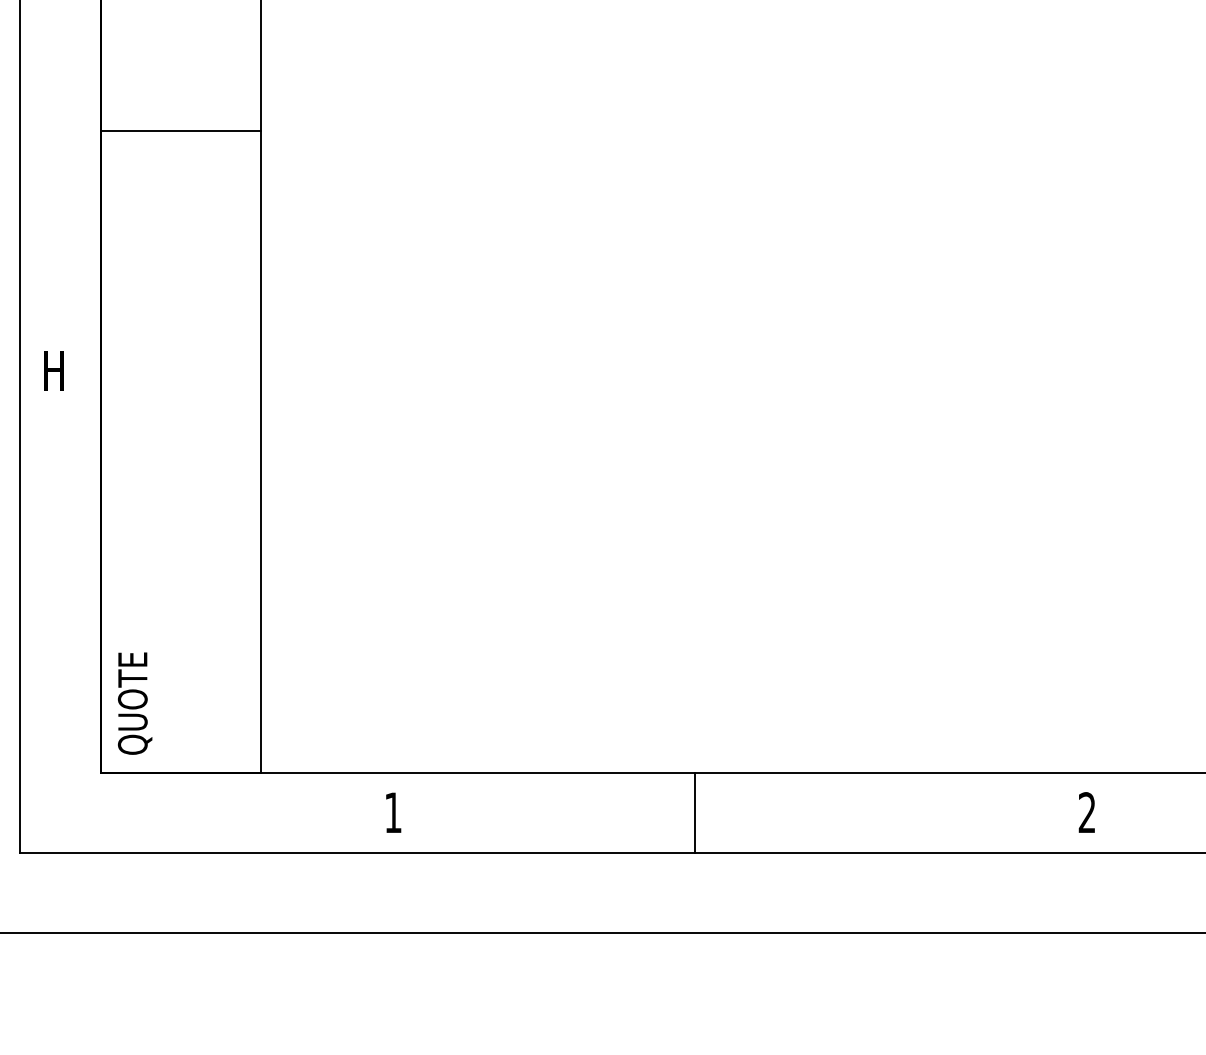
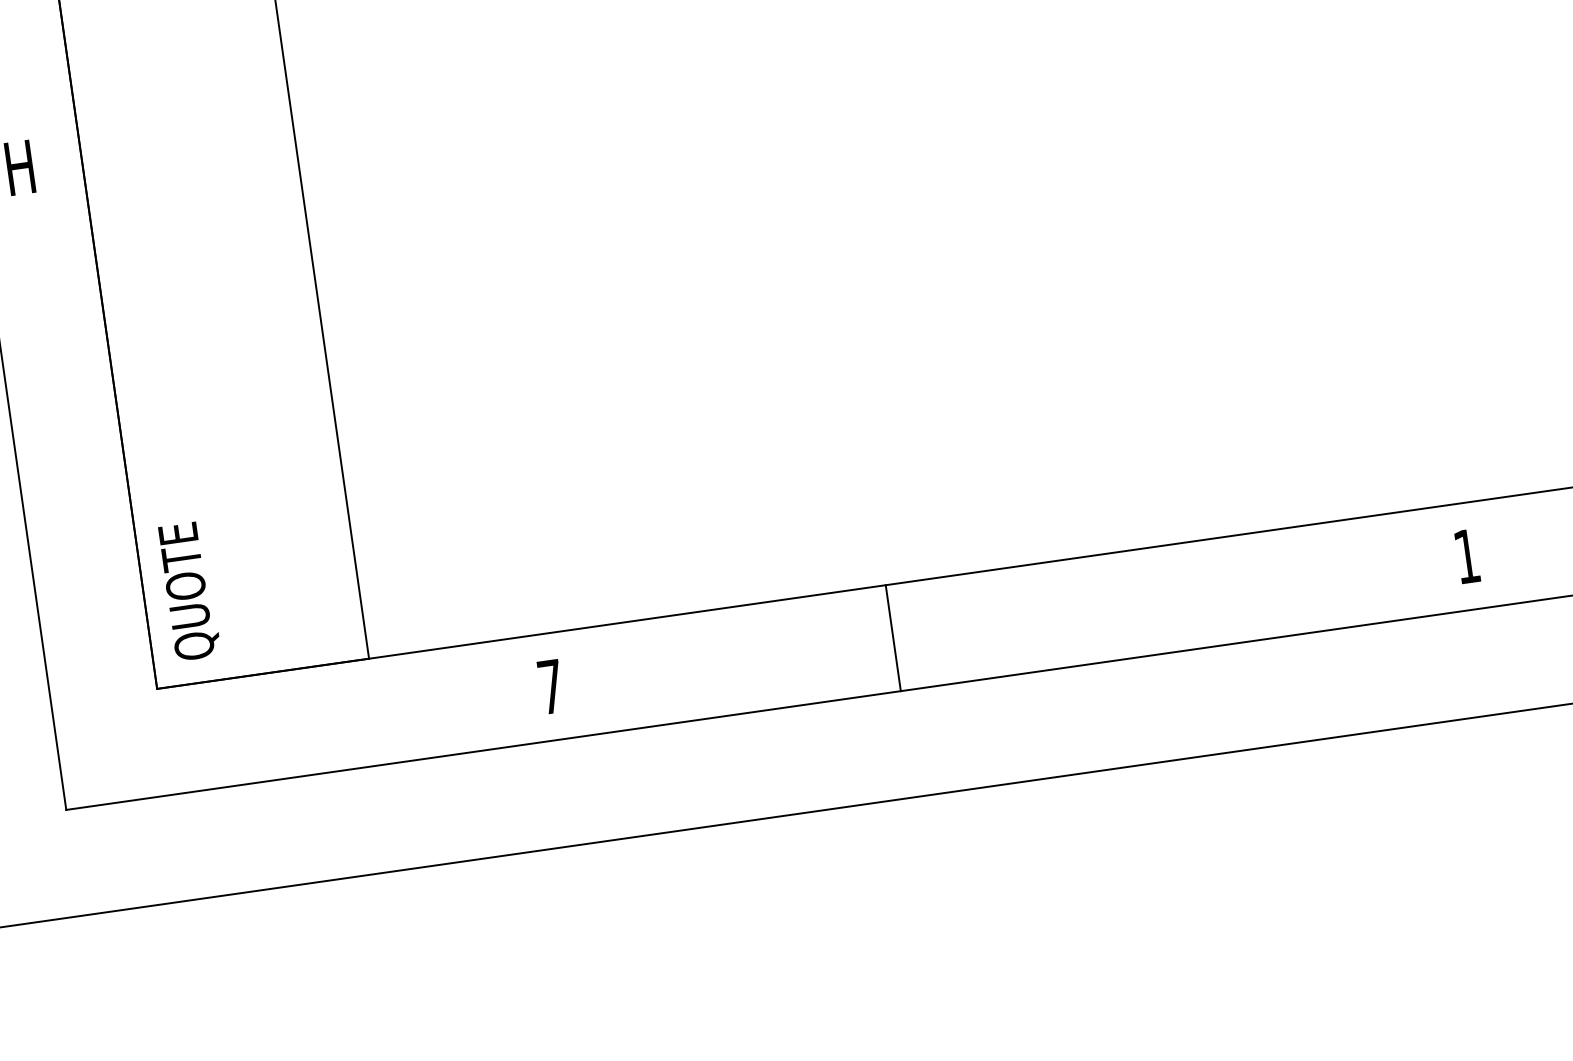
text: (393, 812) -> (551, 686), 1 -> 7
line: (694, 812) -> (893, 637), moved
text: (1086, 812) -> (1466, 556), 2 -> 1

